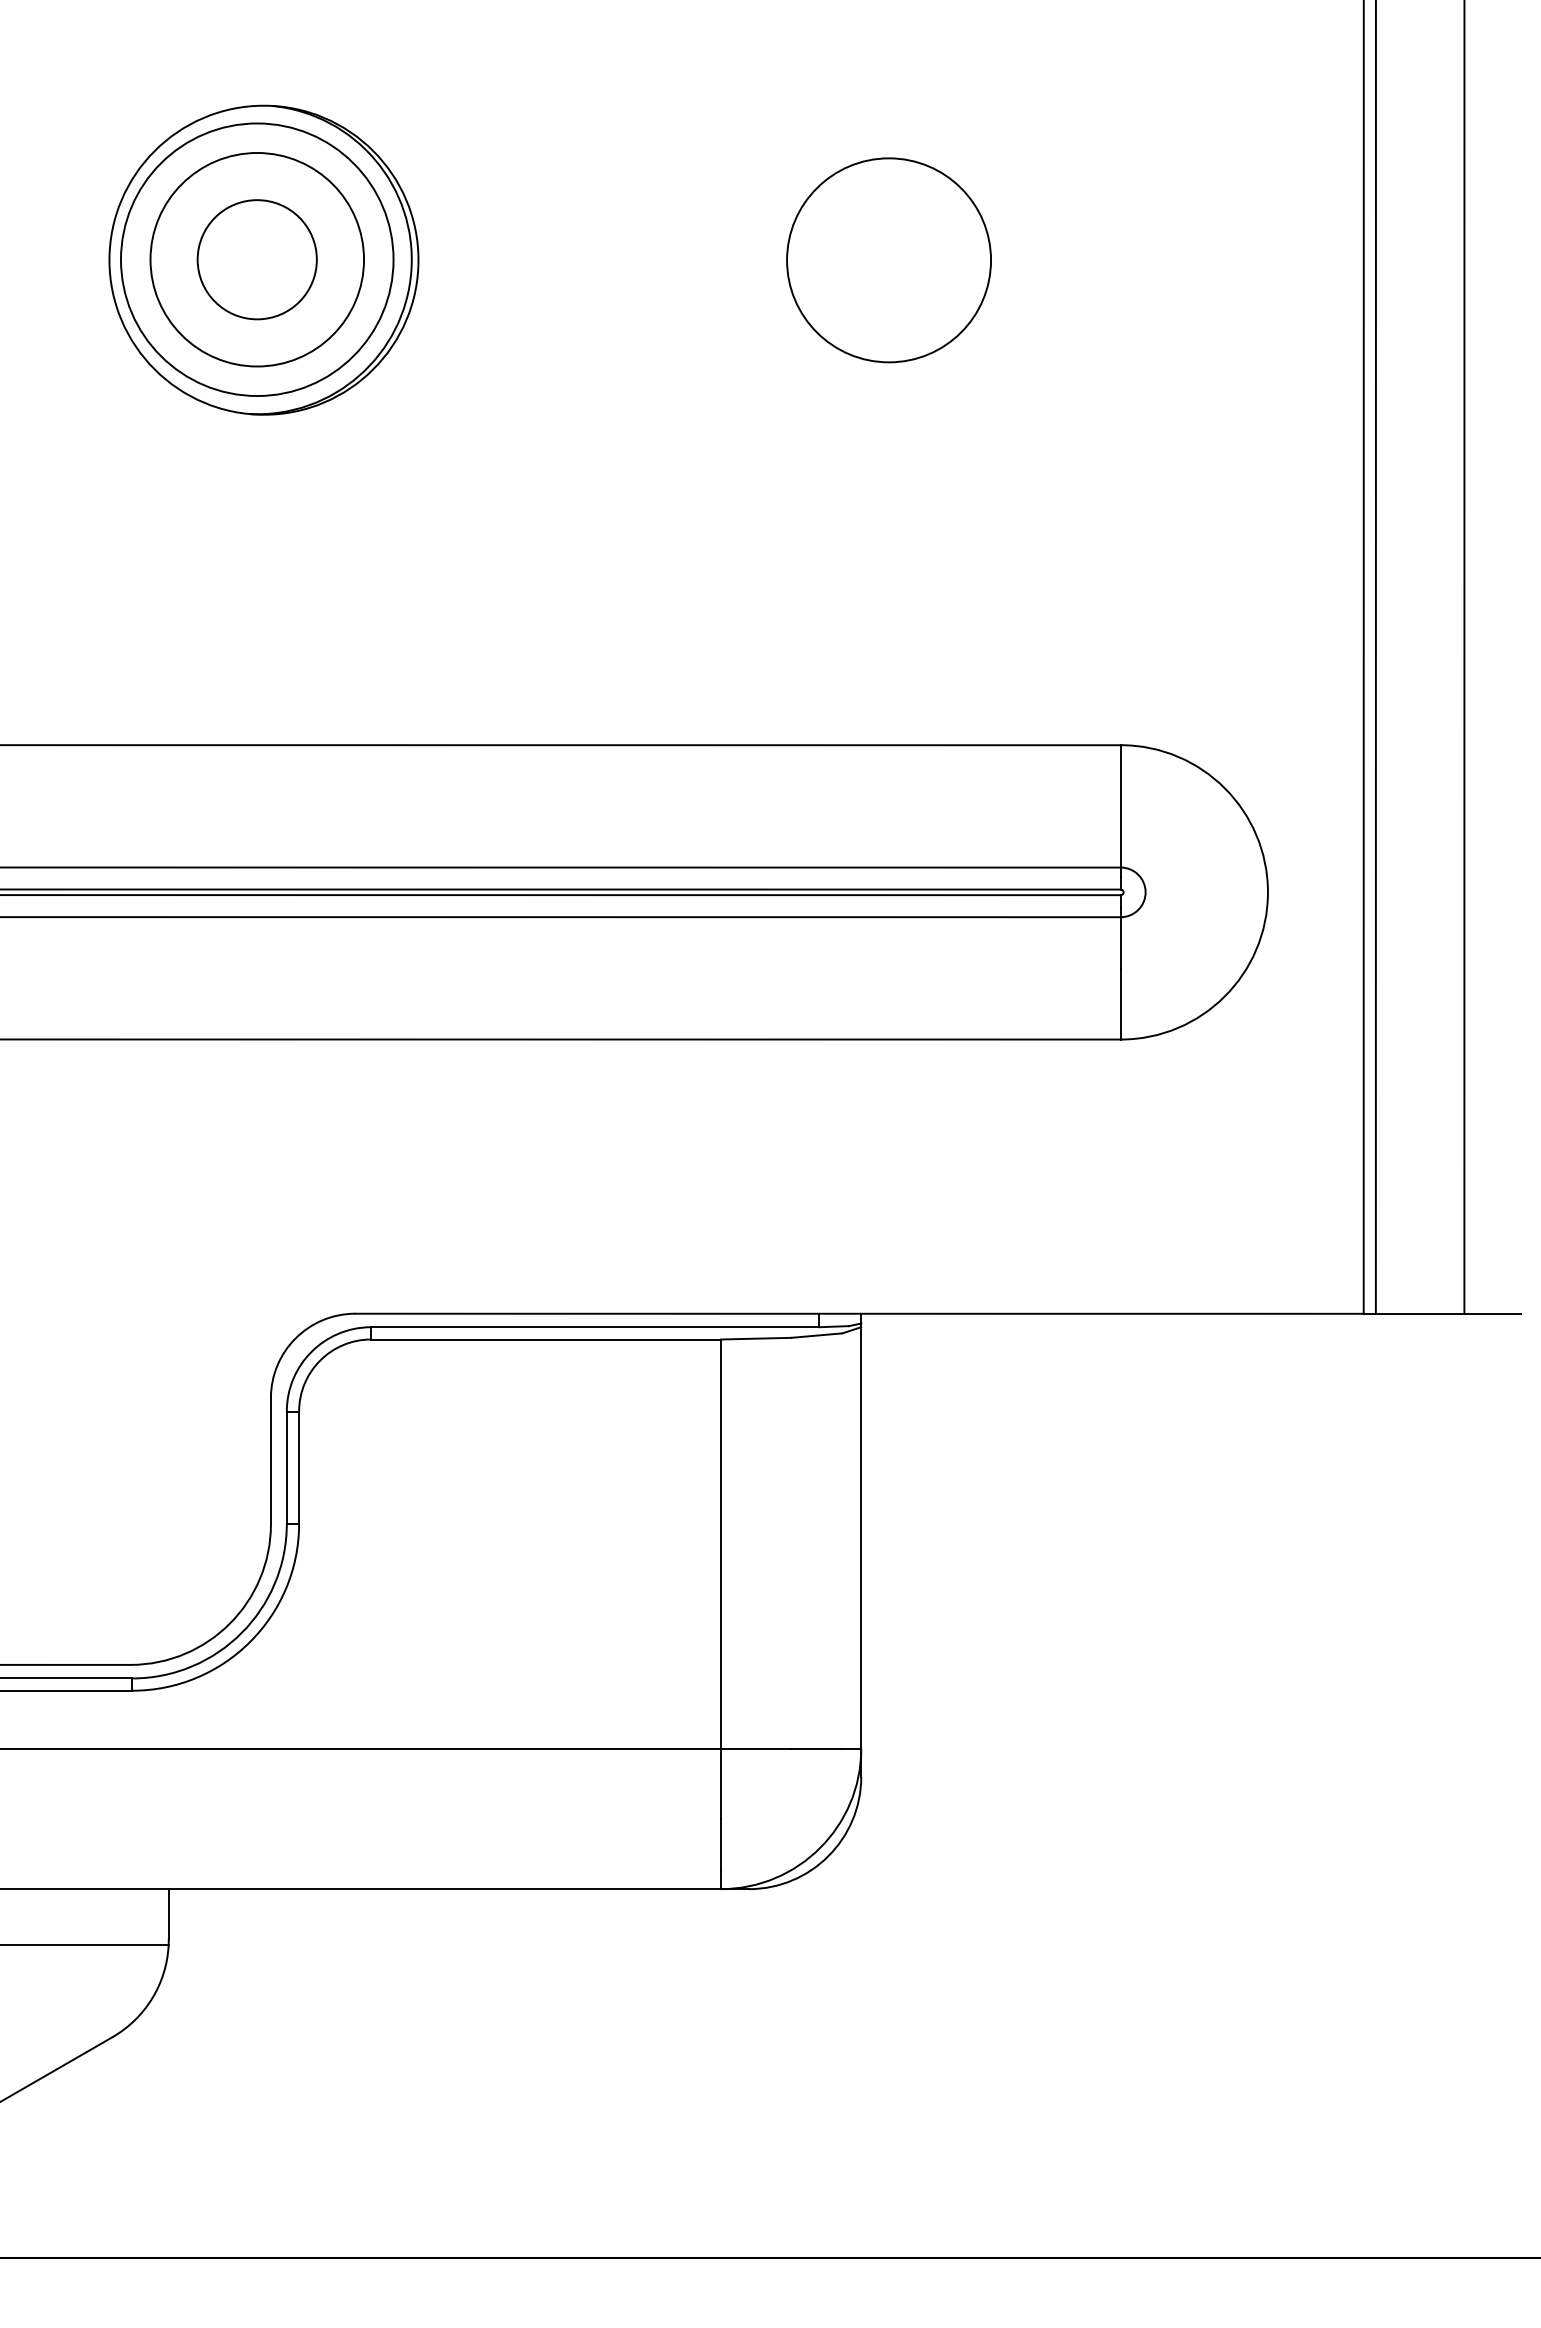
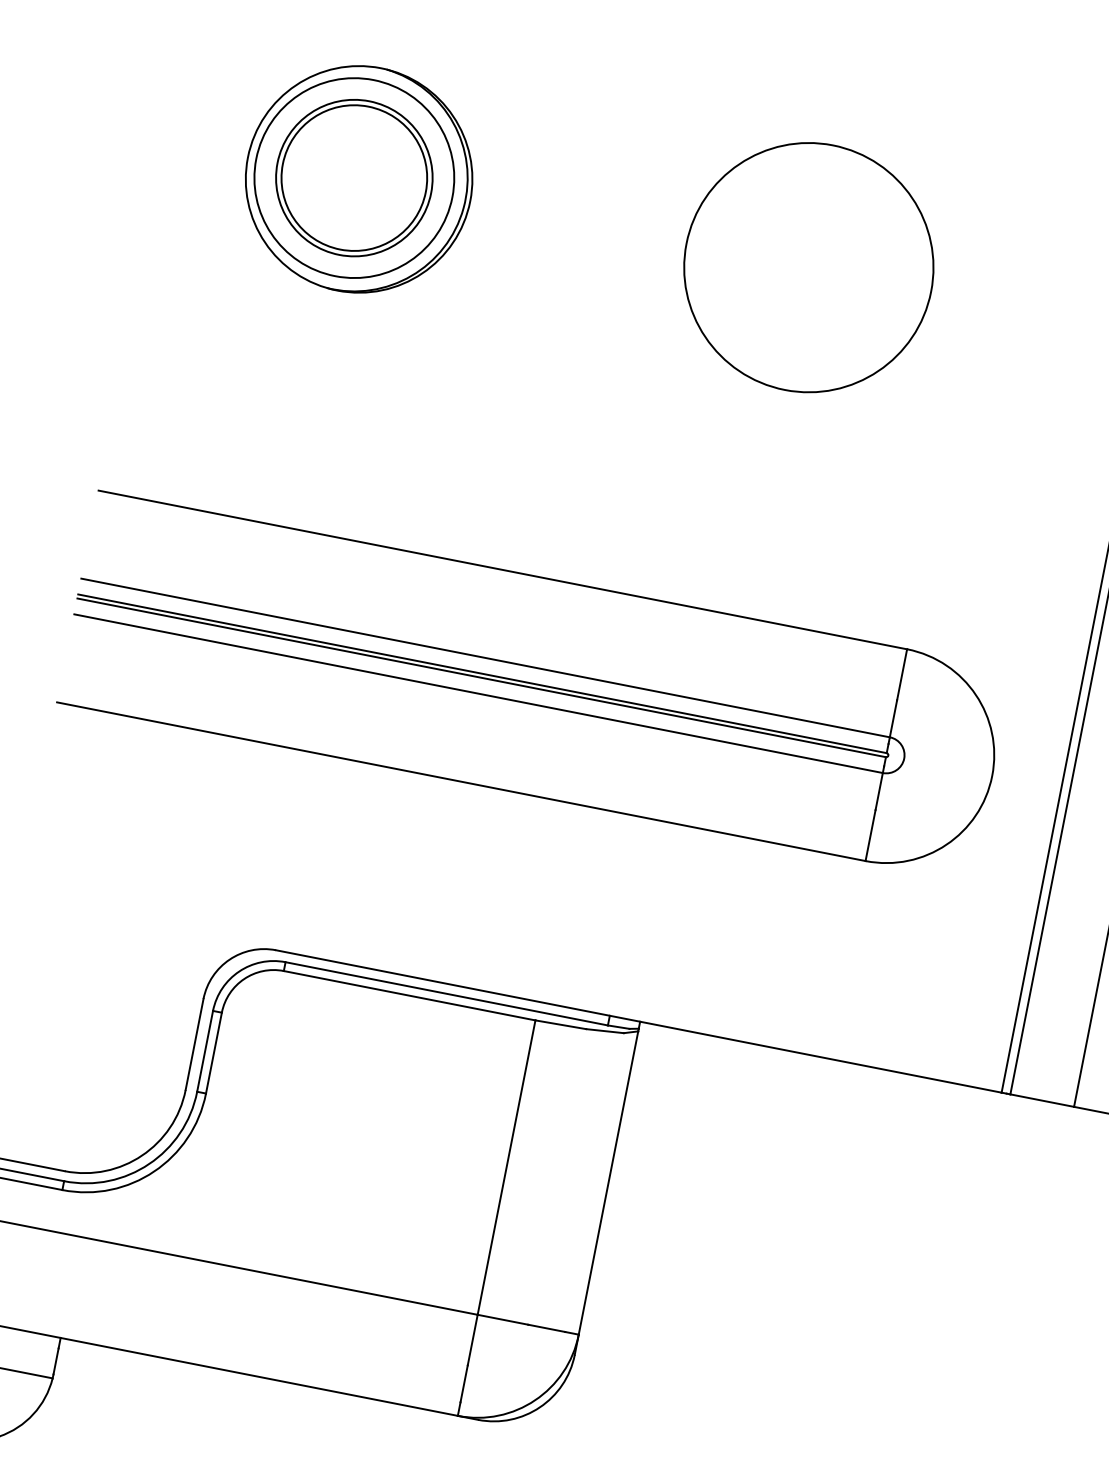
circle: (256, 259) -> (353, 177), size x1.67
circle: (888, 260) -> (808, 267), size x1.67

